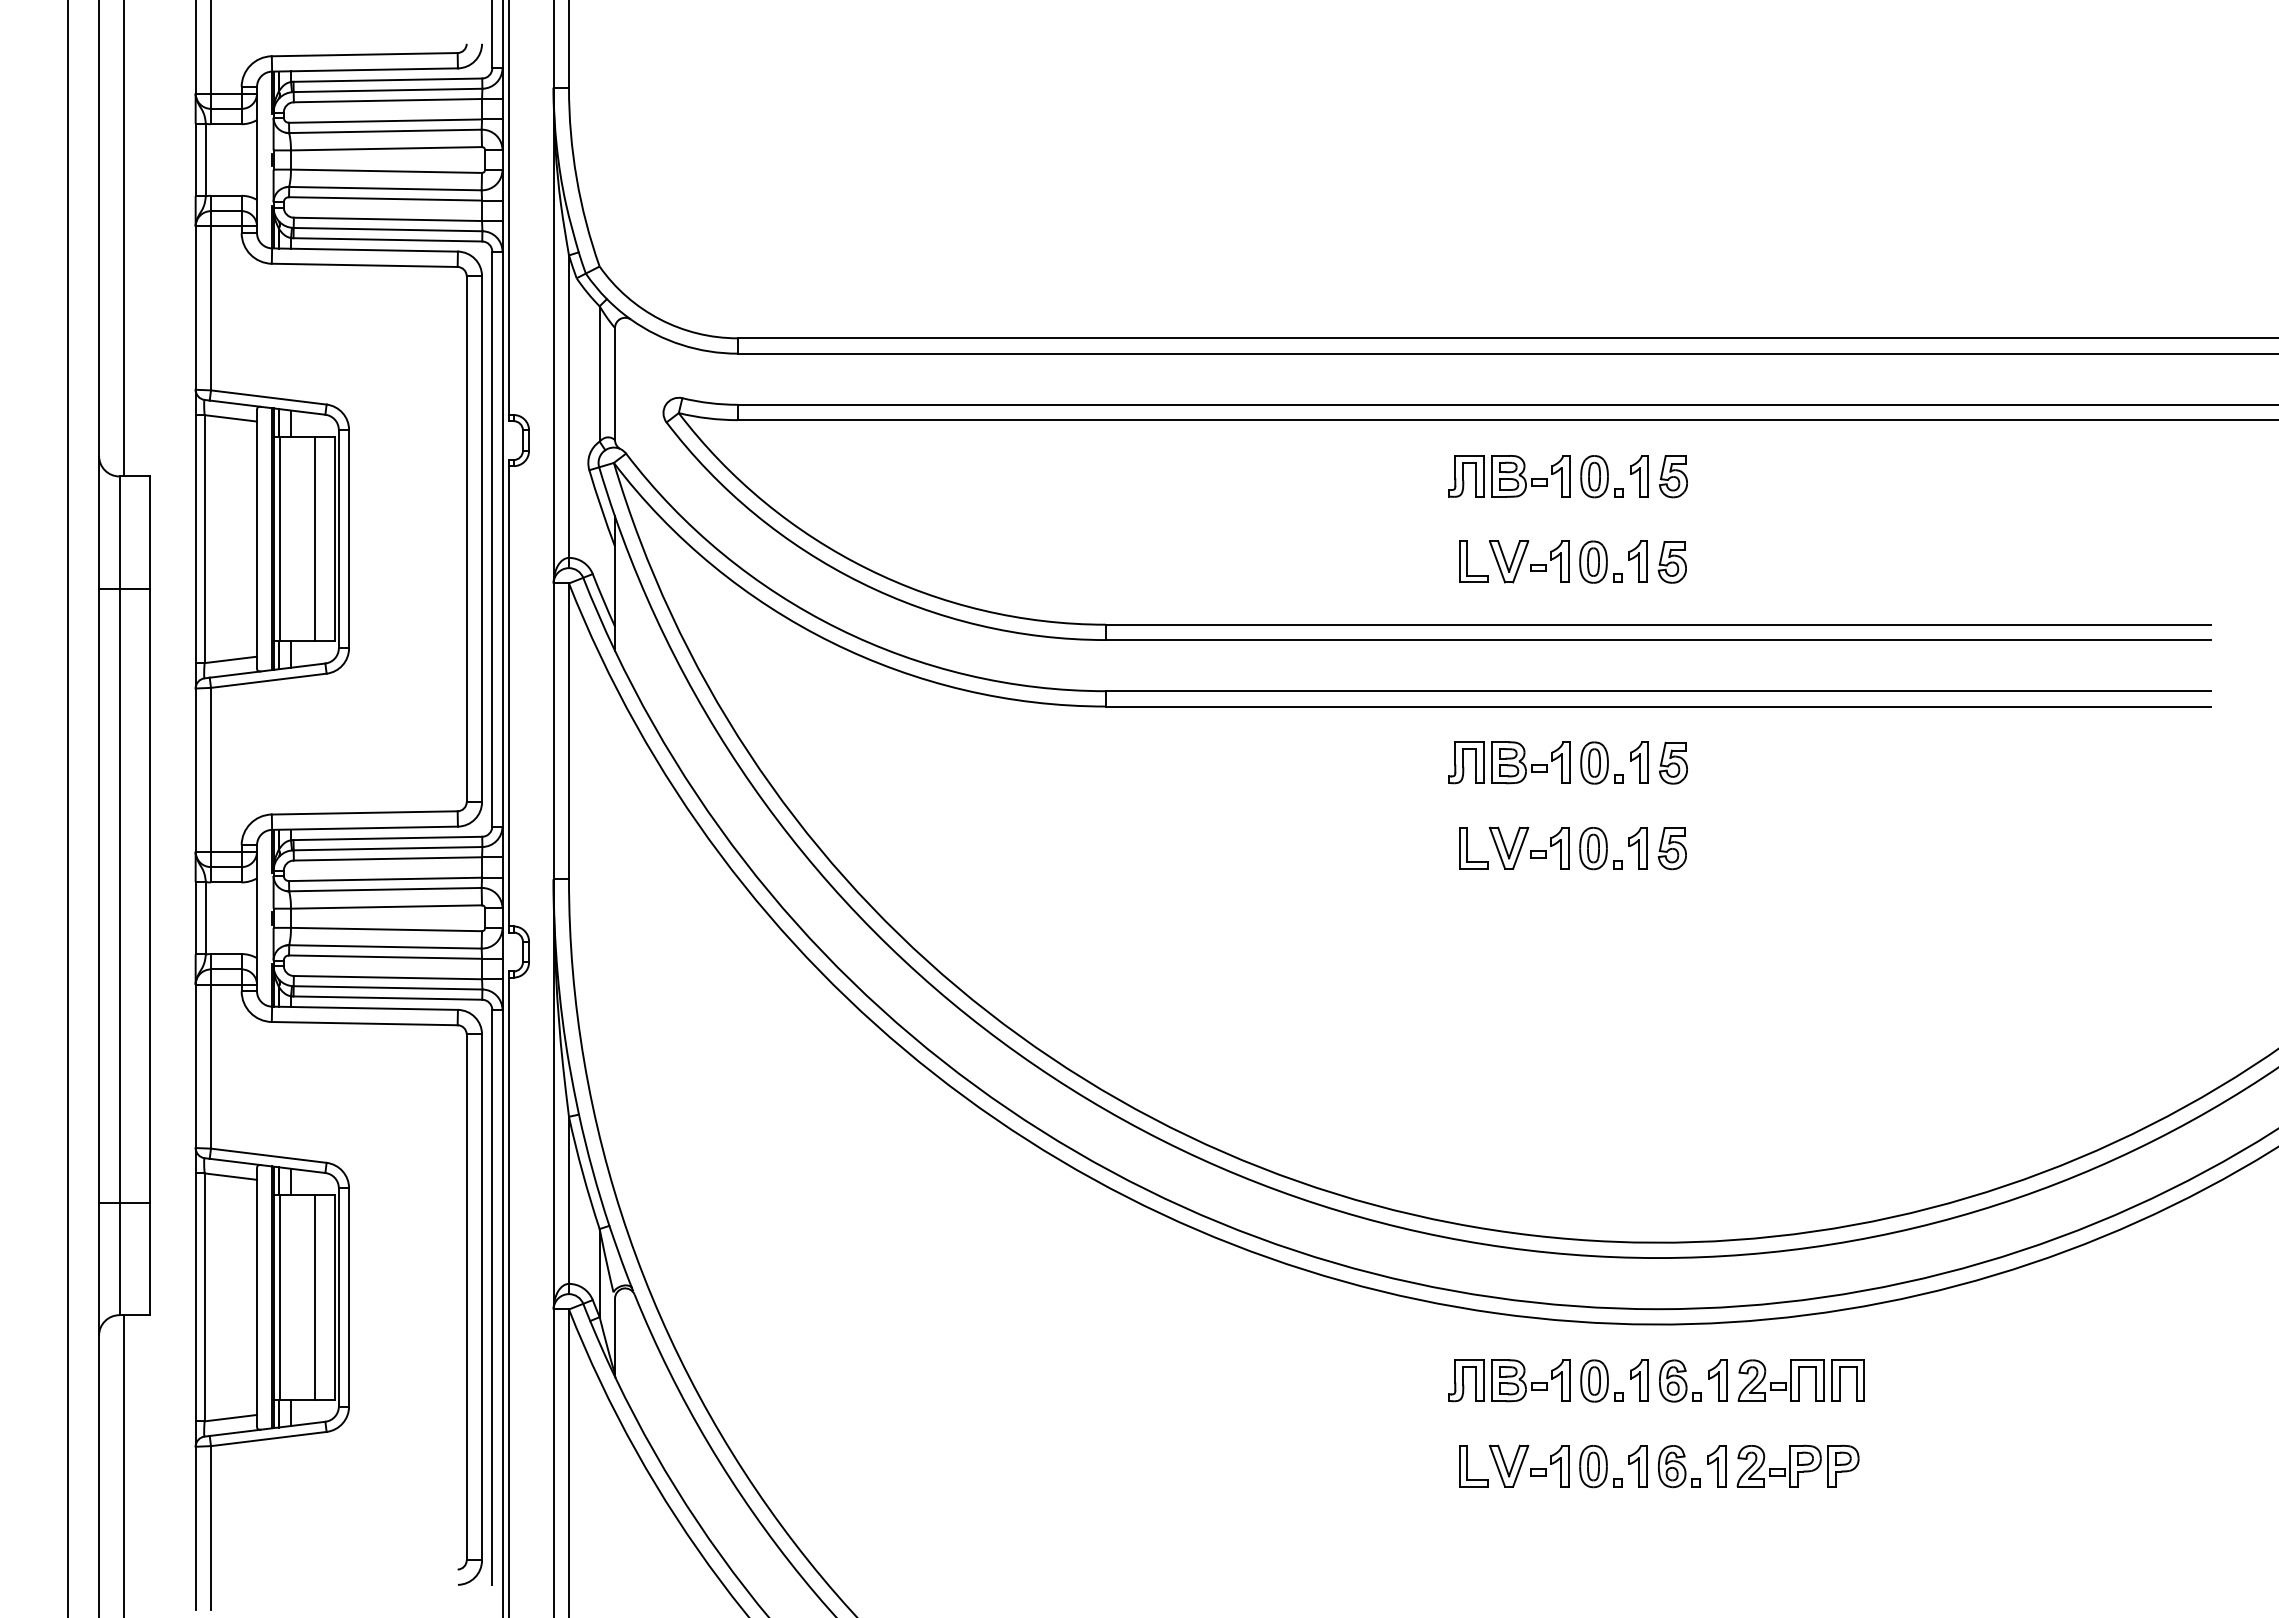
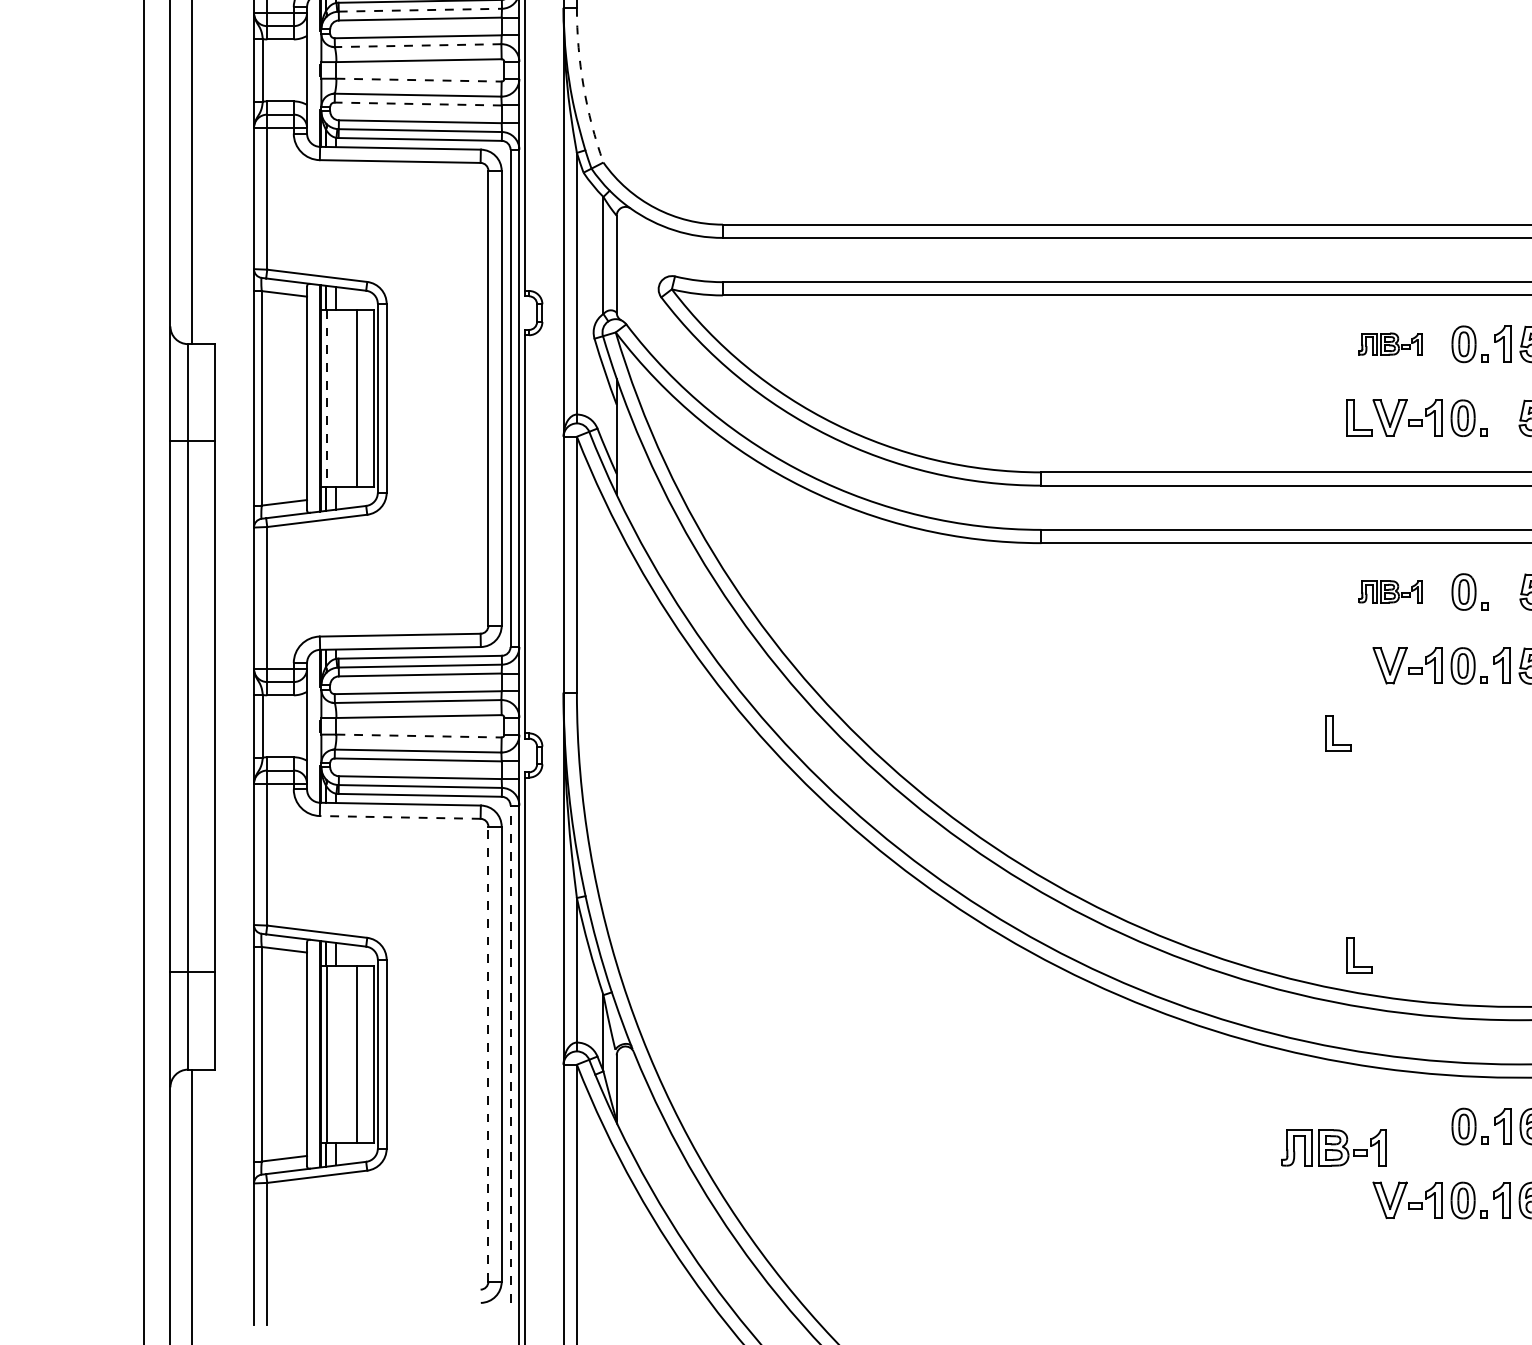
line: (388, 90) -> (420, 10), solid -> dashed
line: (384, 131) -> (417, 45), solid -> dashed
line: (386, 171) -> (419, 80), solid -> dashed
arc: (576, 178) -> (583, 86), solid -> dashed
line: (385, 198) -> (418, 103), solid -> dashed
part: (1509, 476) -> (1390, 344), size x0.6
line: (279, 539) -> (326, 398), solid -> dashed
part: (1637, 561) -> (1501, 417), removed
part: (1509, 762) -> (1390, 591), size x0.6
part: (1639, 762) -> (1502, 591), removed
part: (1473, 848) -> (1338, 733), moved
line: (386, 929) -> (419, 736), solid -> dashed
line: (364, 1023) -> (400, 817), solid -> dashed
line: (492, 1296) -> (510, 1053), solid -> dashed
line: (466, 1297) -> (488, 1054), solid -> dashed
part: (1509, 1380) -> (1334, 1147), moved
part: (1473, 1466) -> (1359, 955), moved

